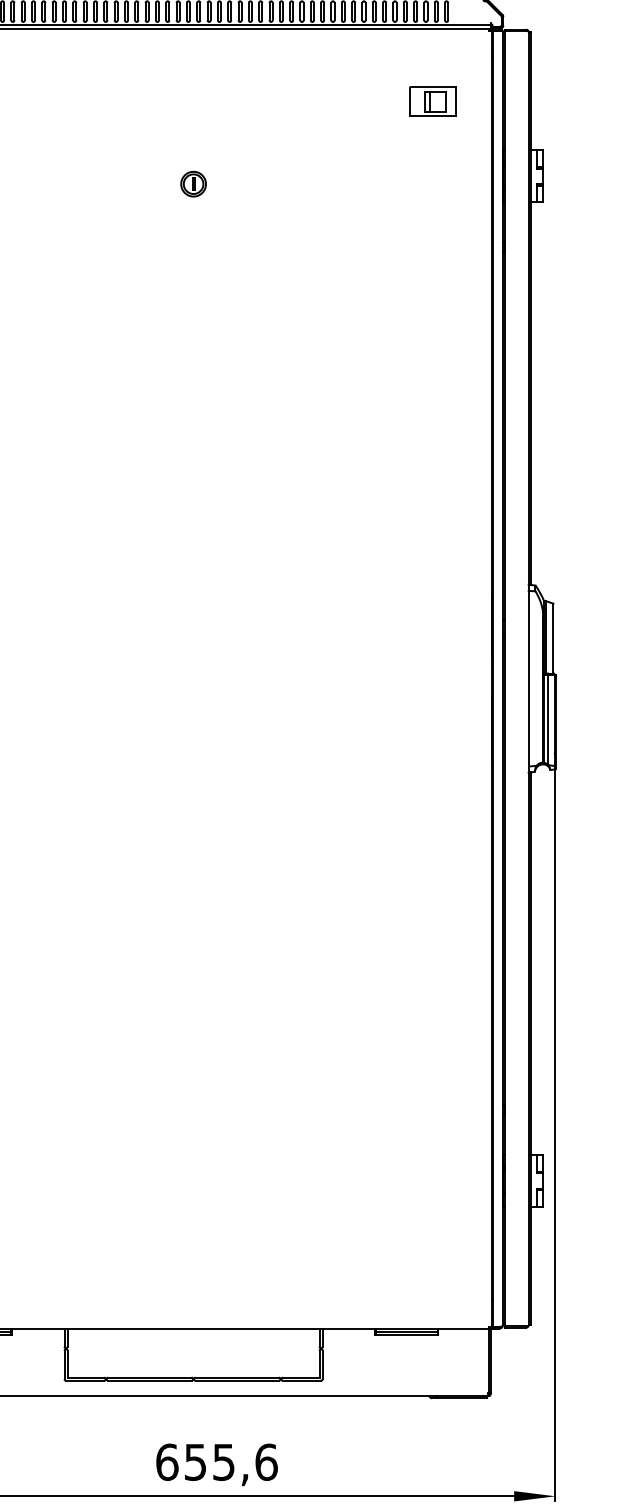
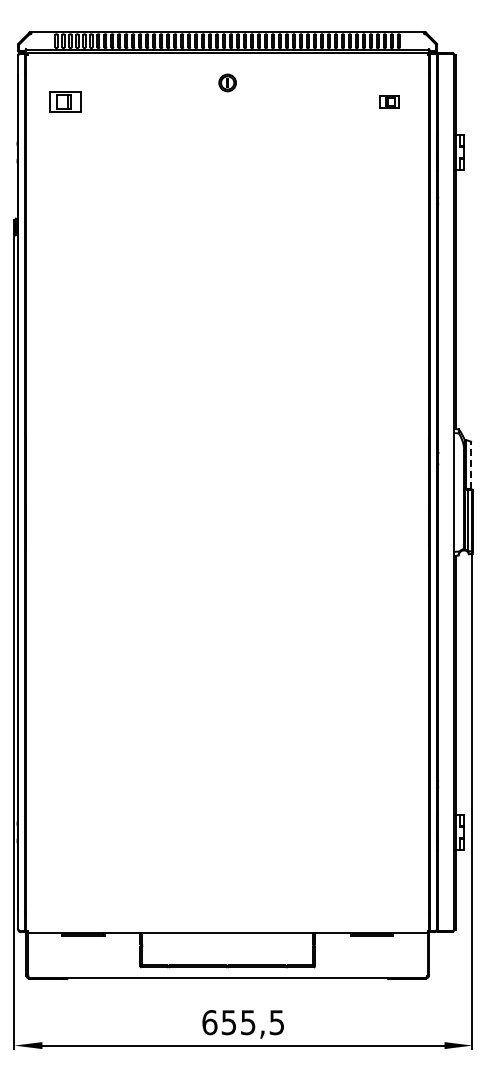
part: (432, 100) -> (389, 101), size x0.6
part: (193, 183) -> (227, 82), moved
line: (554, 638) -> (471, 465), solid -> dashed
text: (265, 1462) -> (276, 1022), 655,6 -> 655,5

